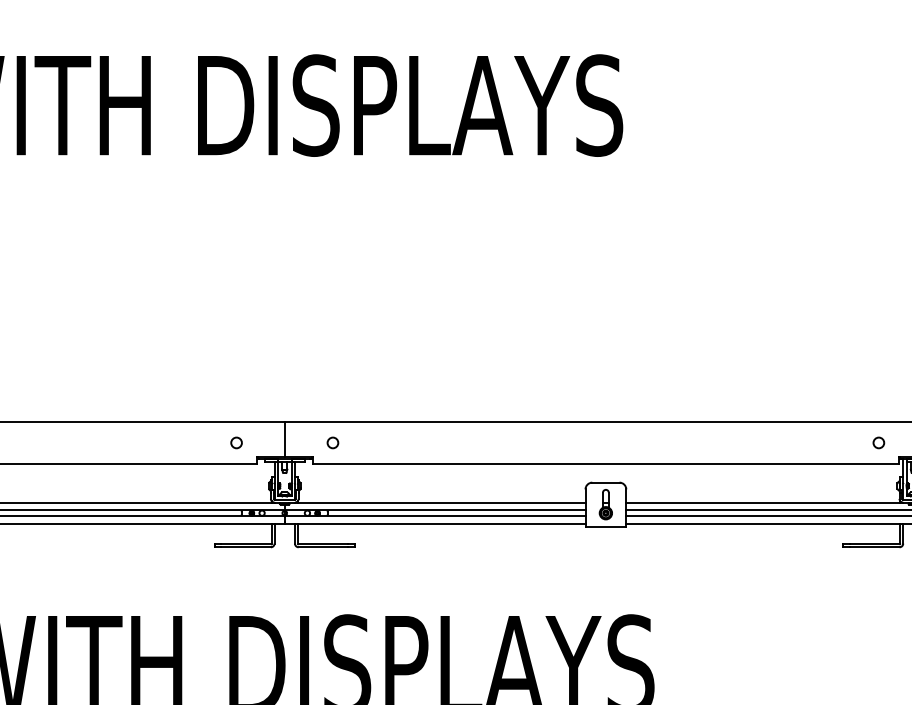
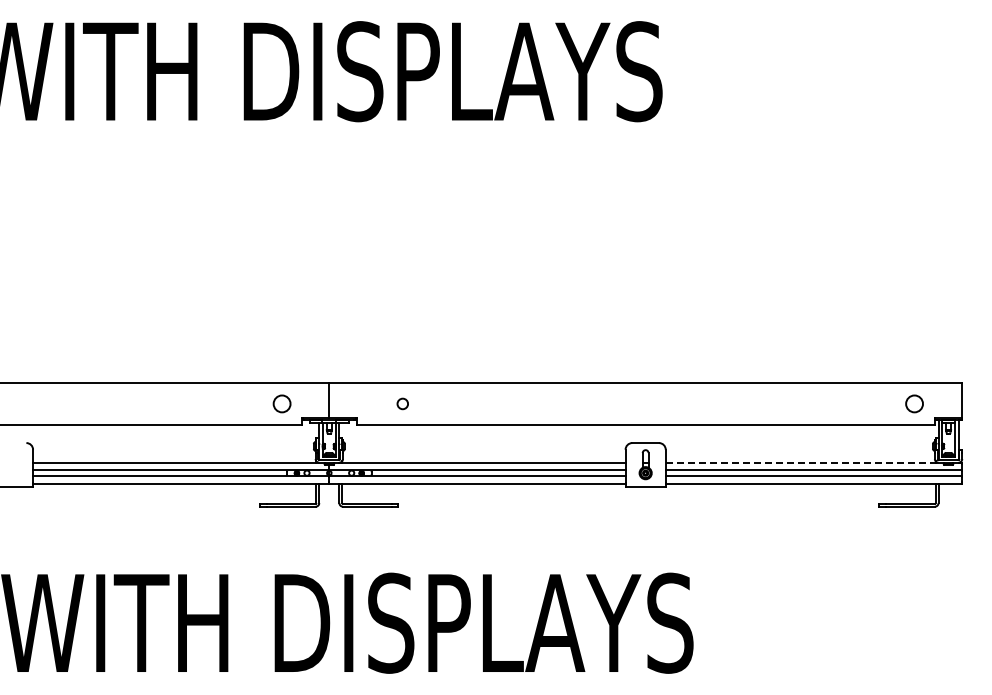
circle: (236, 442) -> (281, 403), size x1.6
circle: (332, 442) -> (402, 403), moved
circle: (878, 442) -> (914, 403), size x1.6
line: (765, 502) -> (802, 462), solid -> dashed

